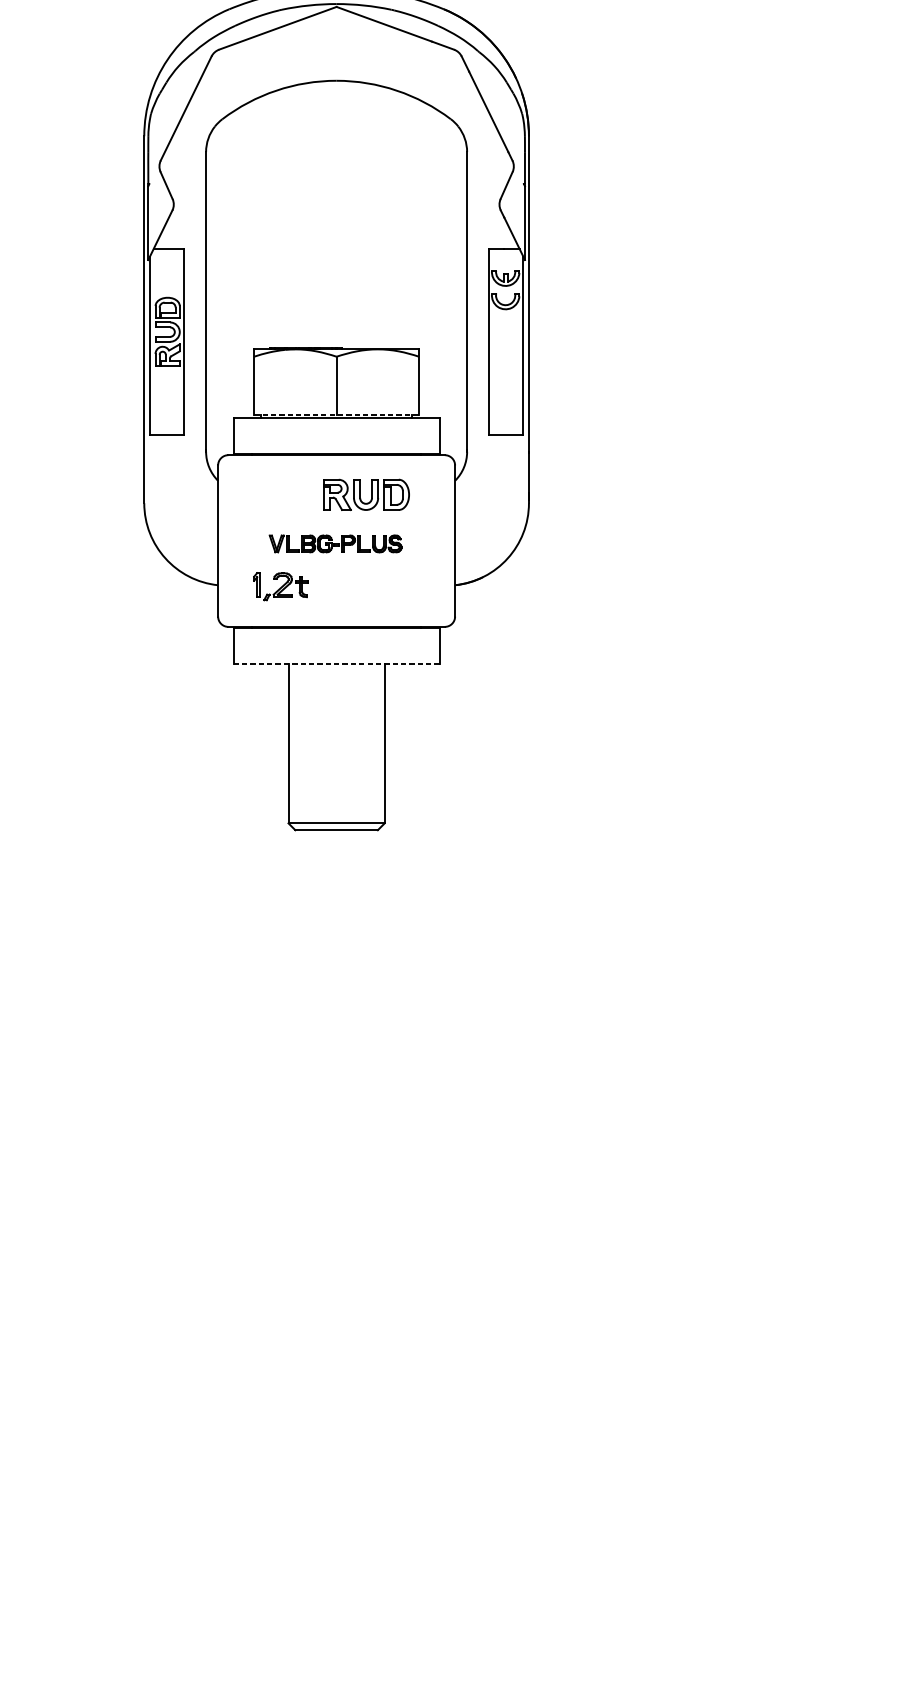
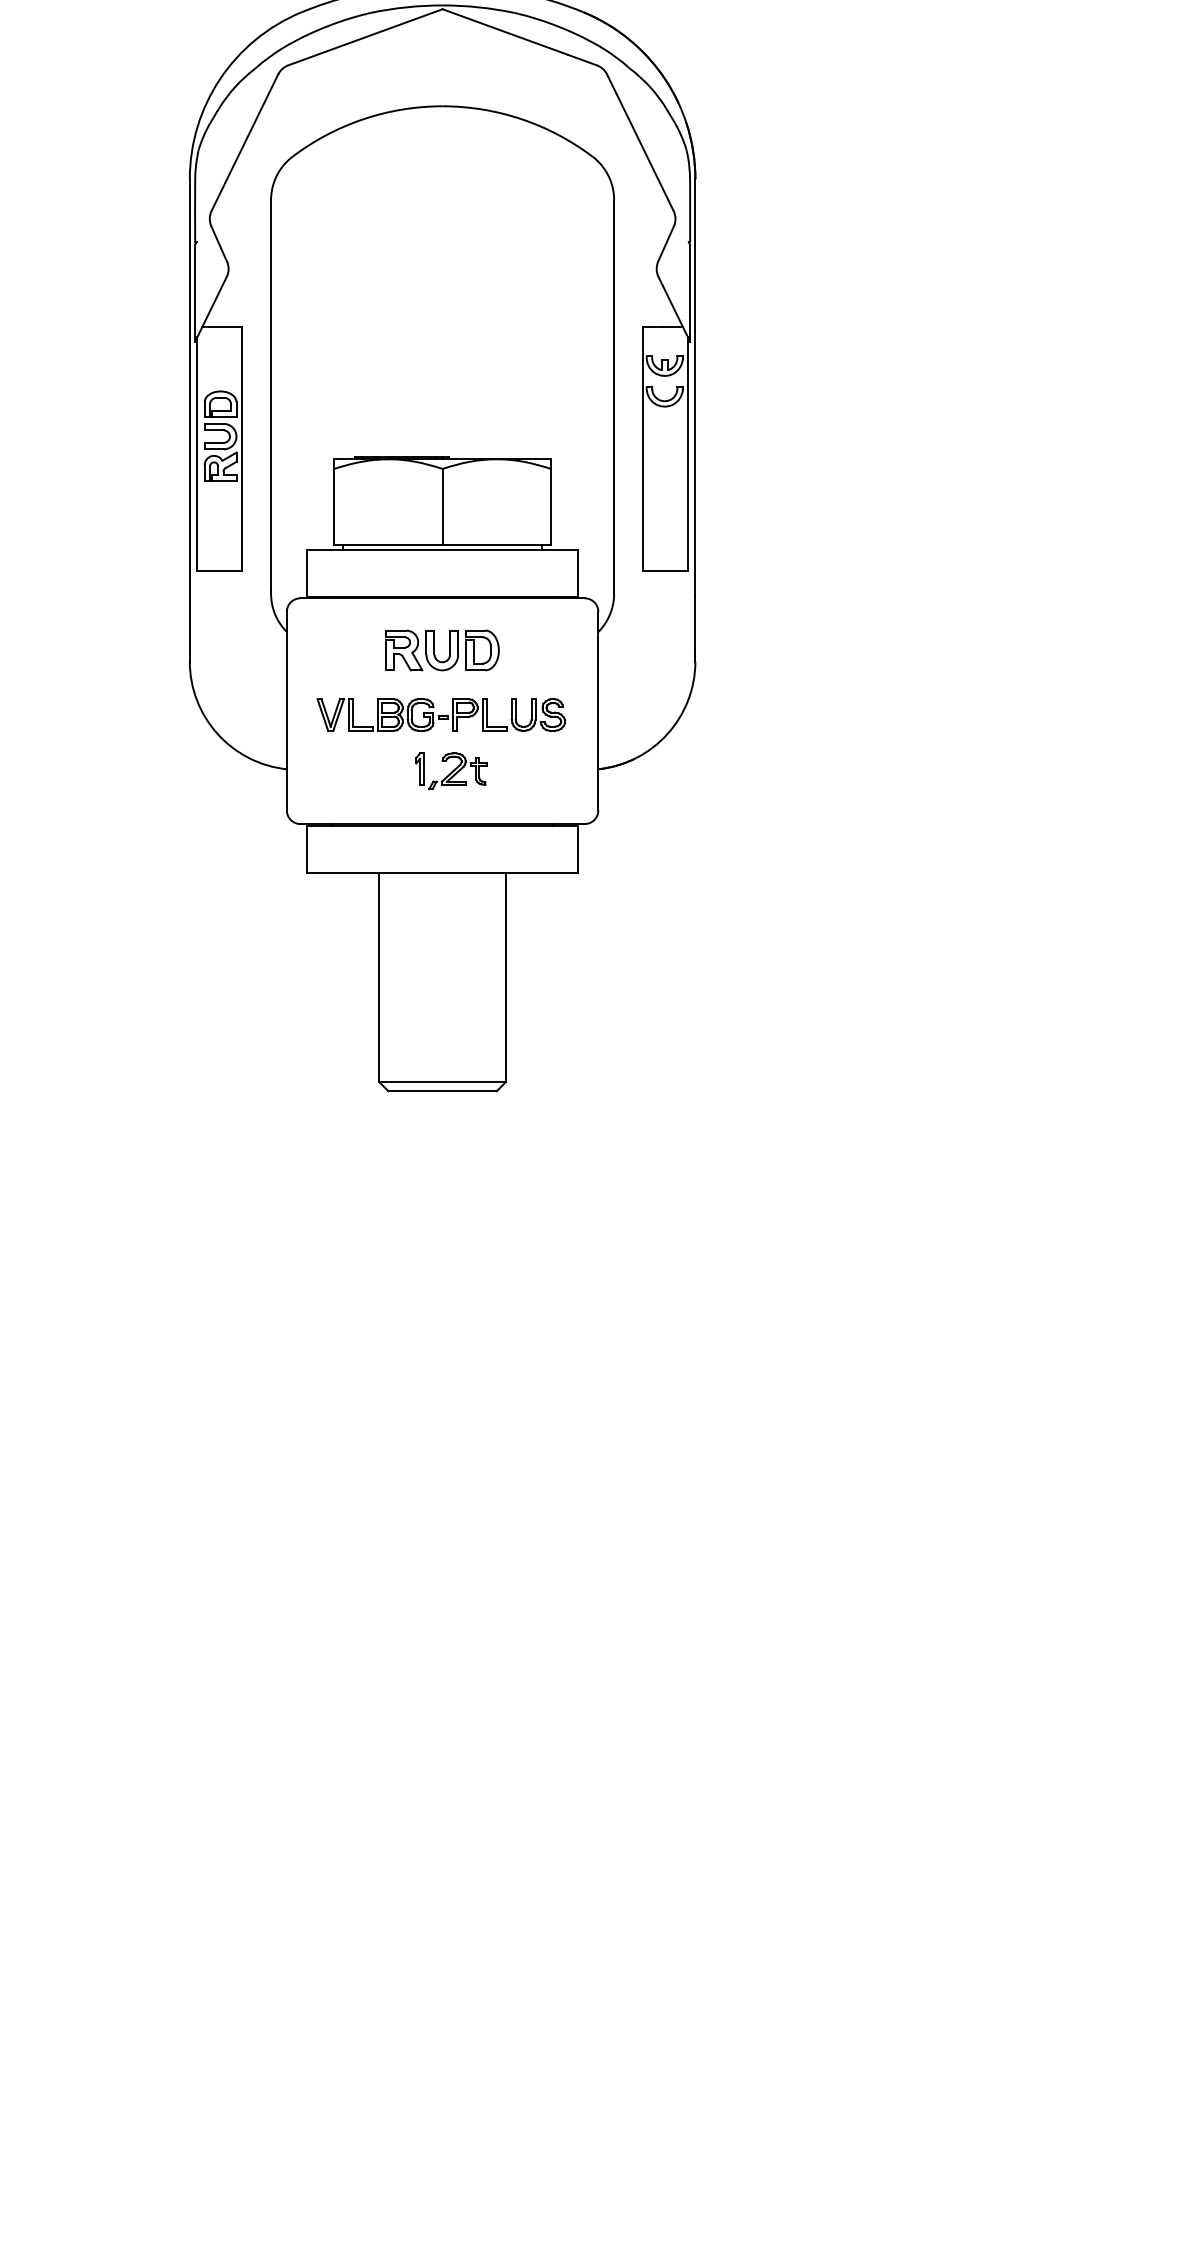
line: (337, 414) -> (443, 545), dashed -> solid
part: (371, 494) -> (449, 650), moved
part: (335, 543) -> (441, 714), size x1.43
part: (280, 586) -> (451, 770), moved
line: (337, 663) -> (443, 872), dashed -> solid

